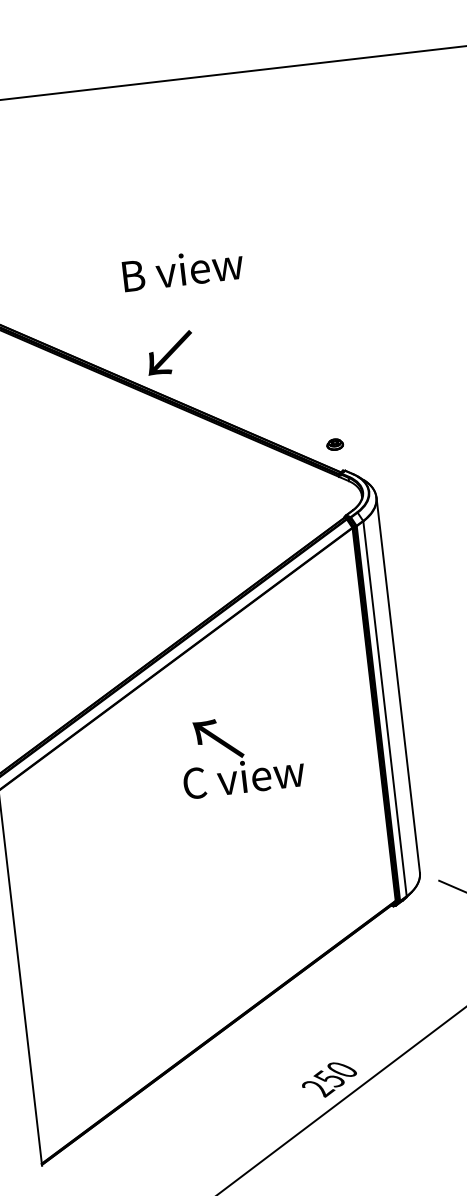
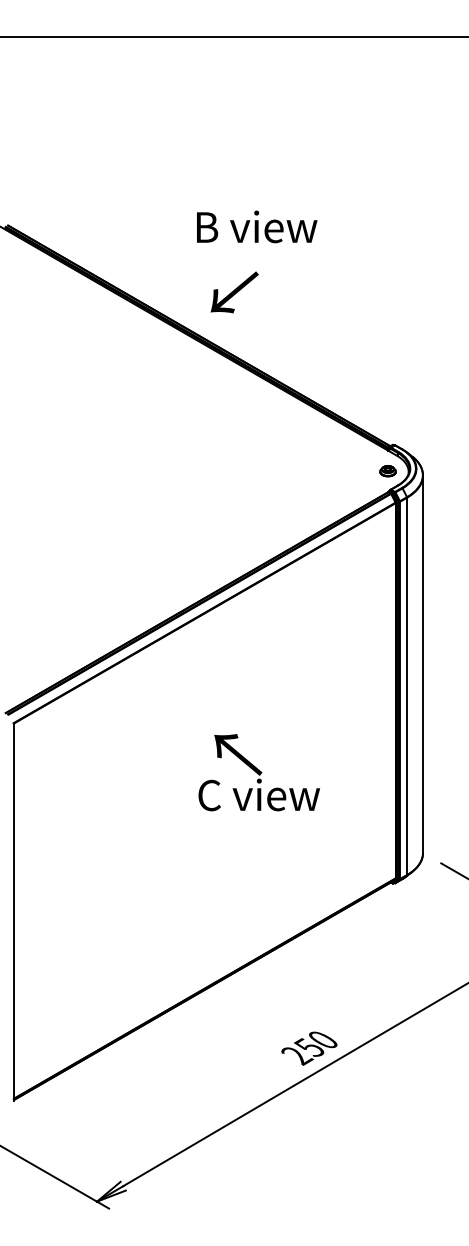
text: (170, 353) -> (234, 292), moved
part: (334, 445) -> (387, 471), moved
text: (240, 754) -> (258, 772), moved

